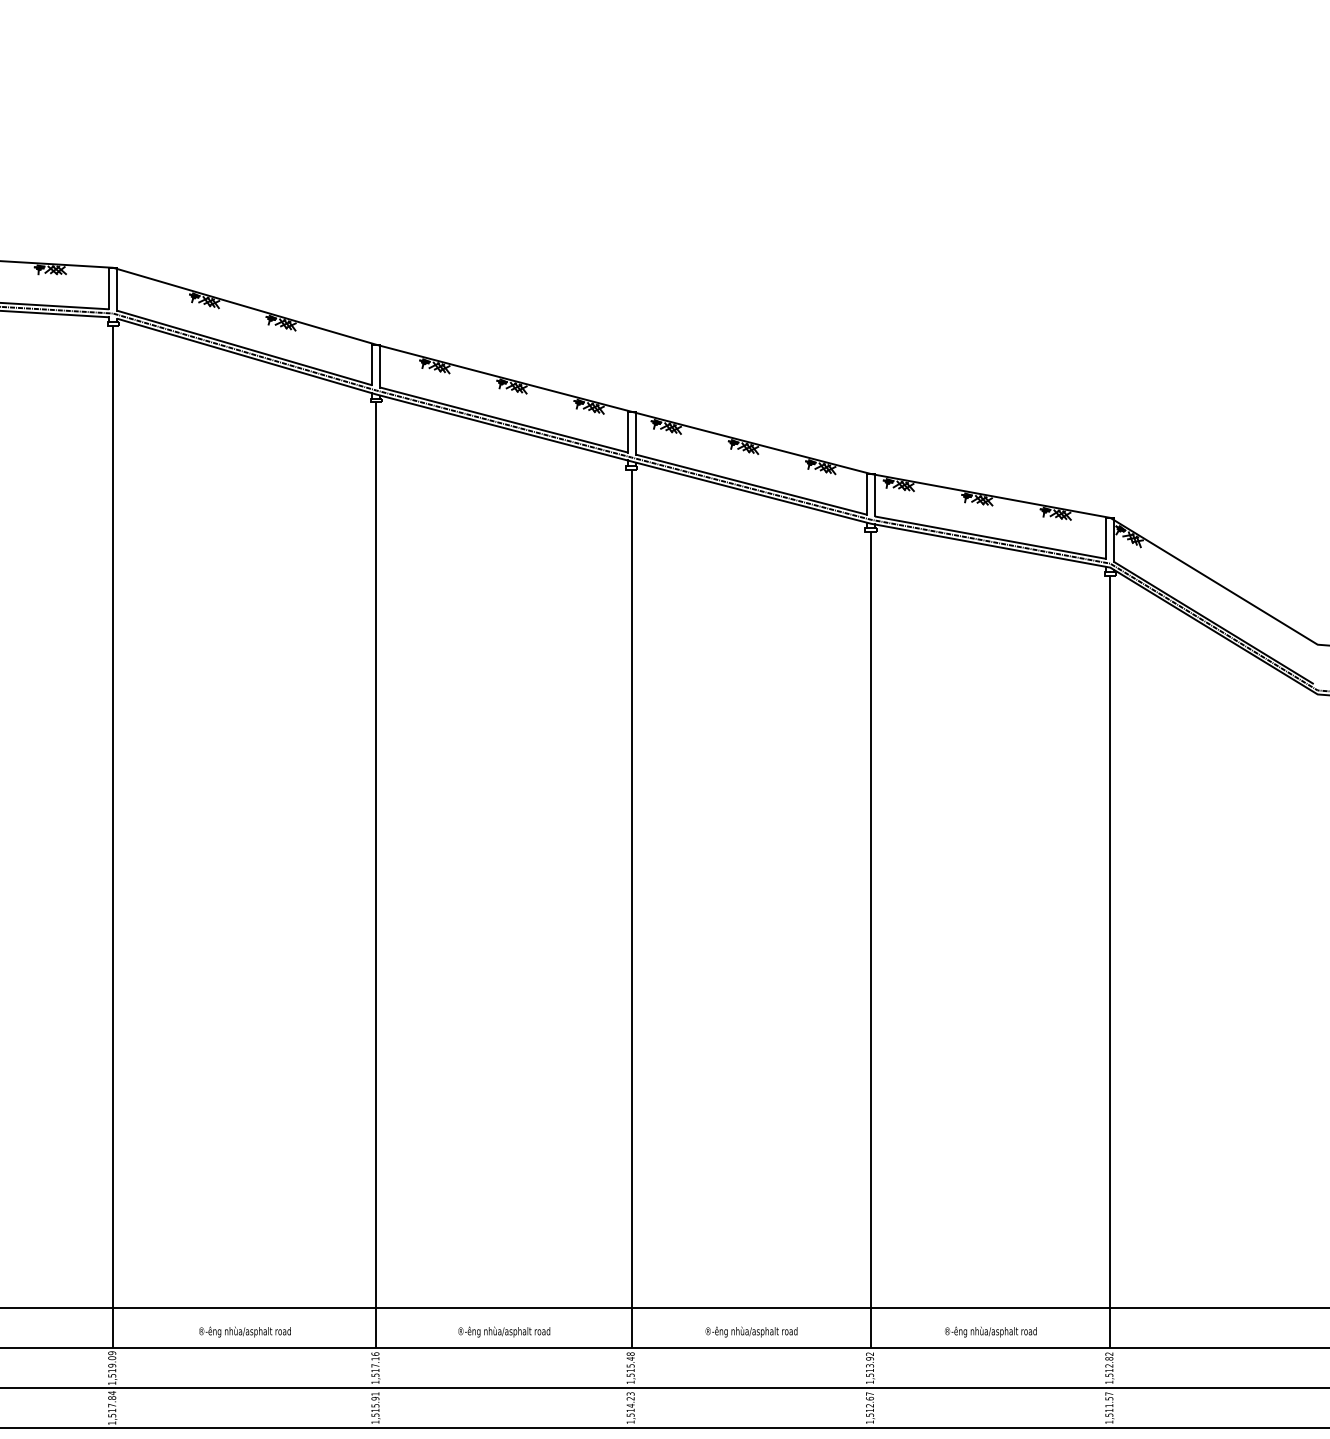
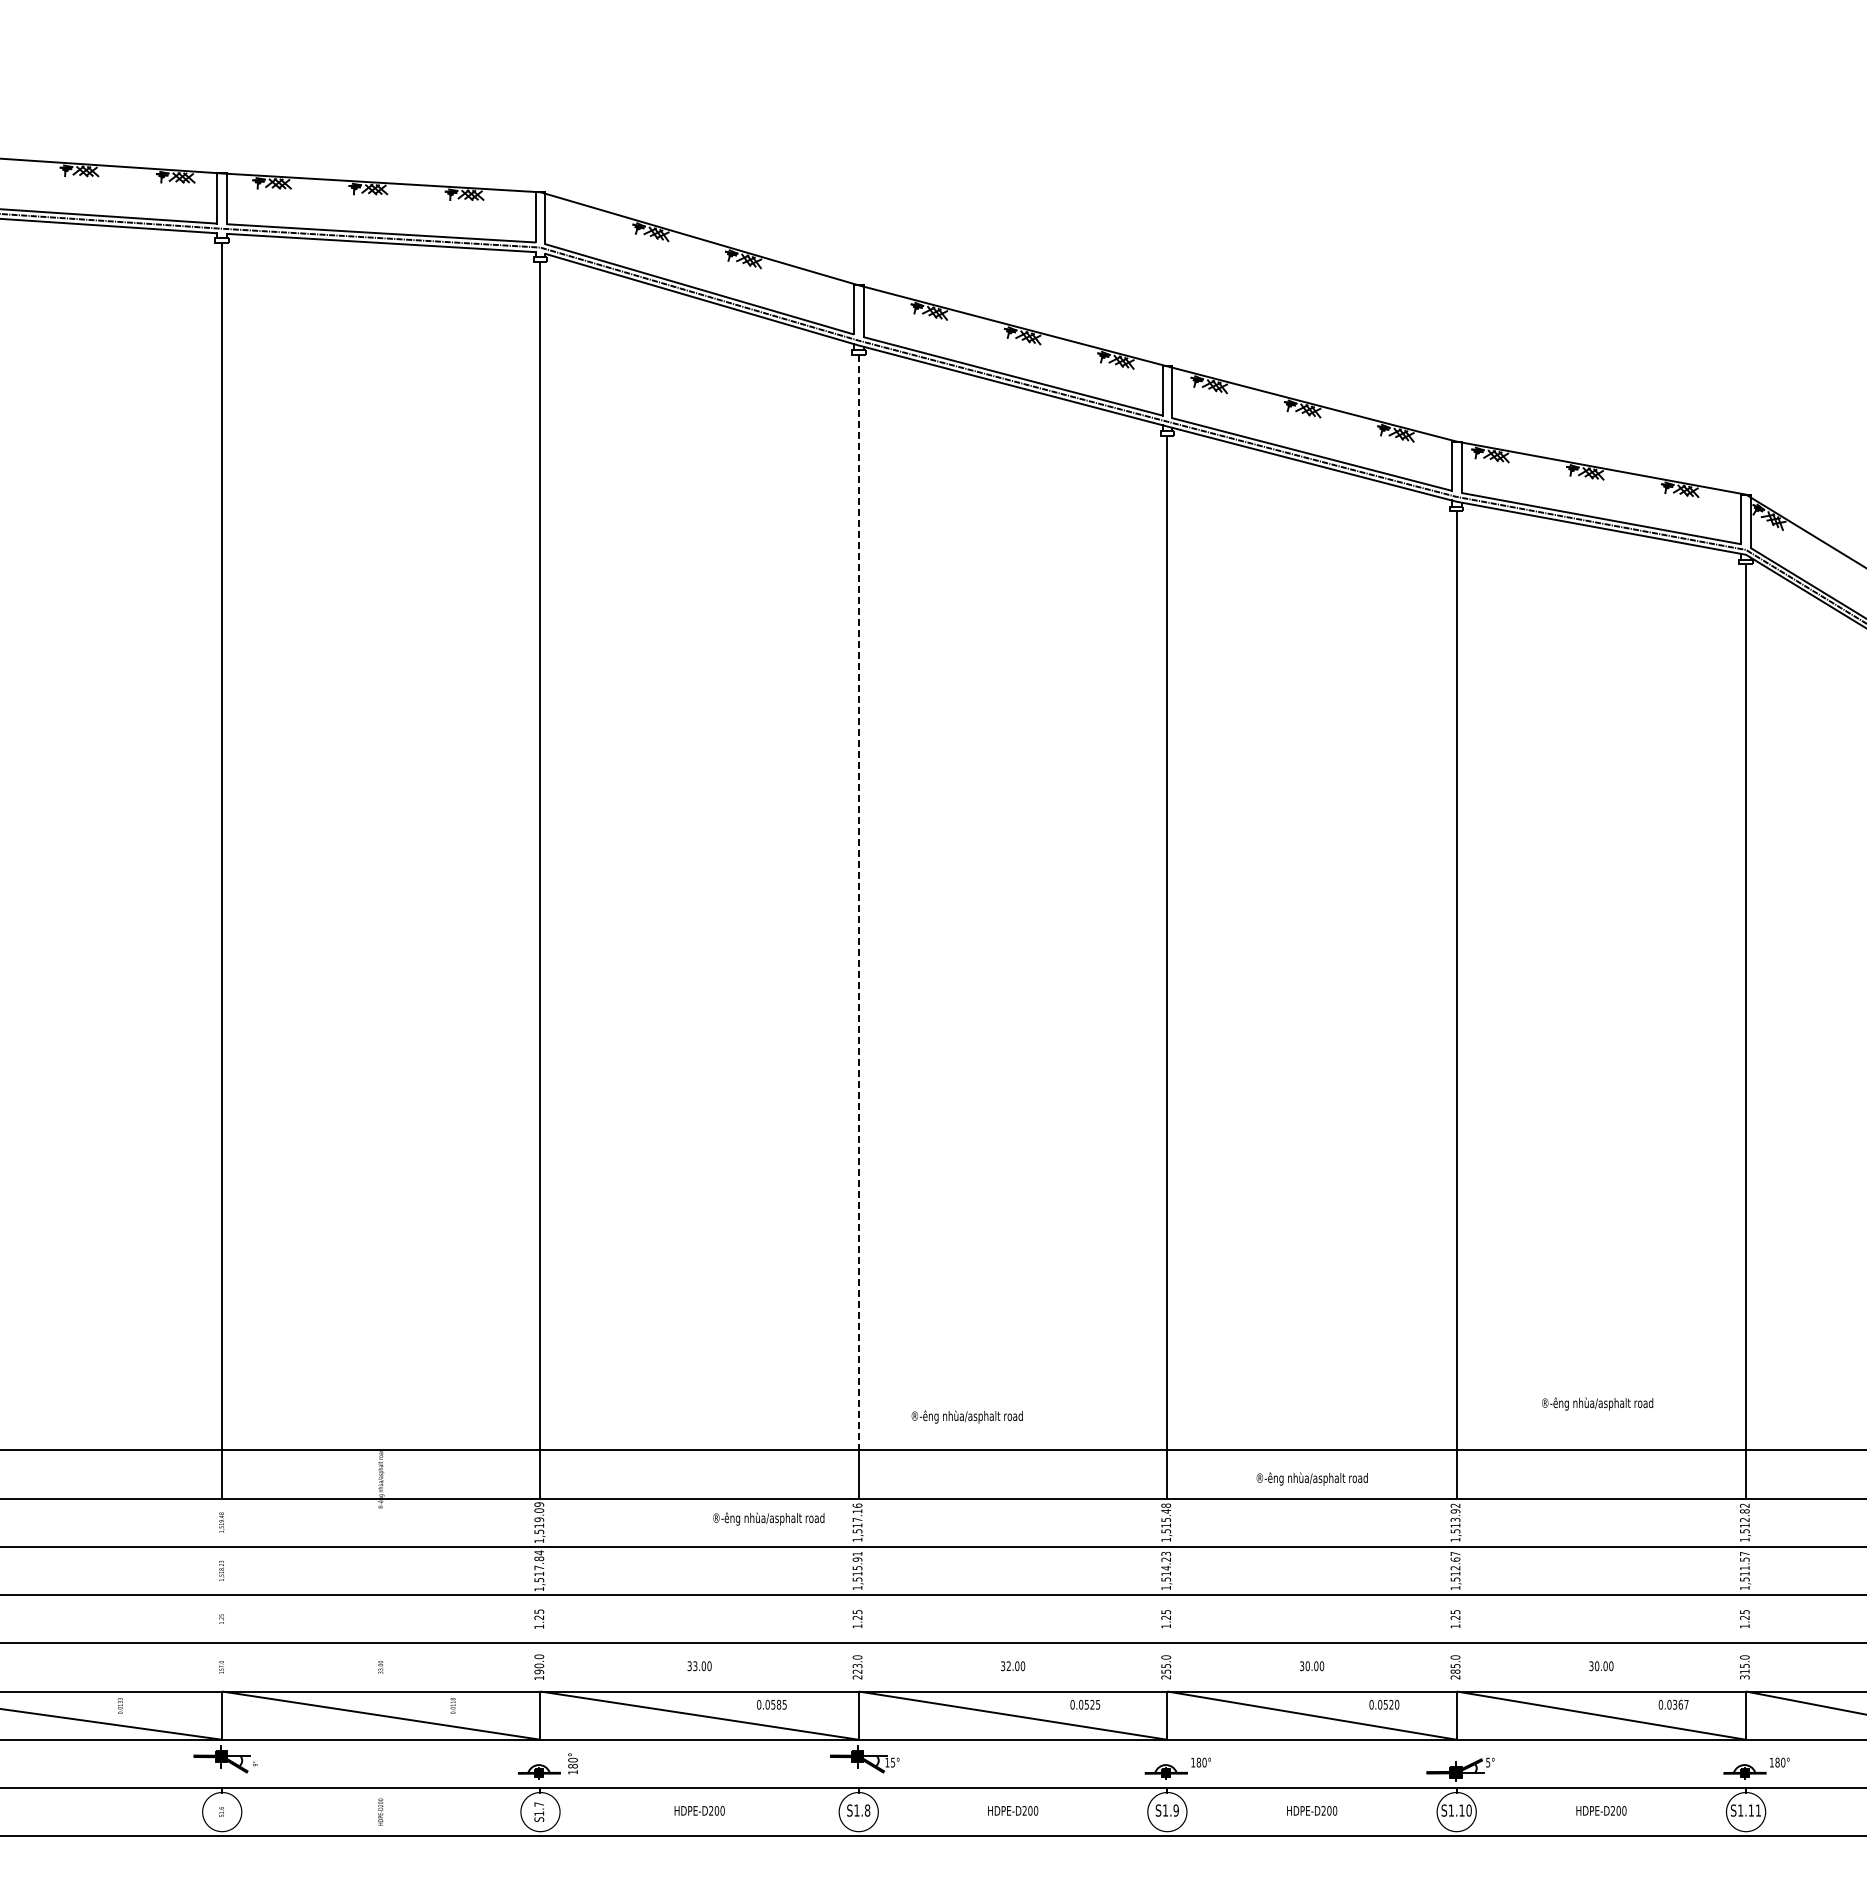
line: (376, 855) -> (858, 902), solid -> dashed
text: (244, 1331) -> (768, 1518), moved
text: (503, 1331) -> (966, 1416), moved
text: (990, 1331) -> (1597, 1403), moved

